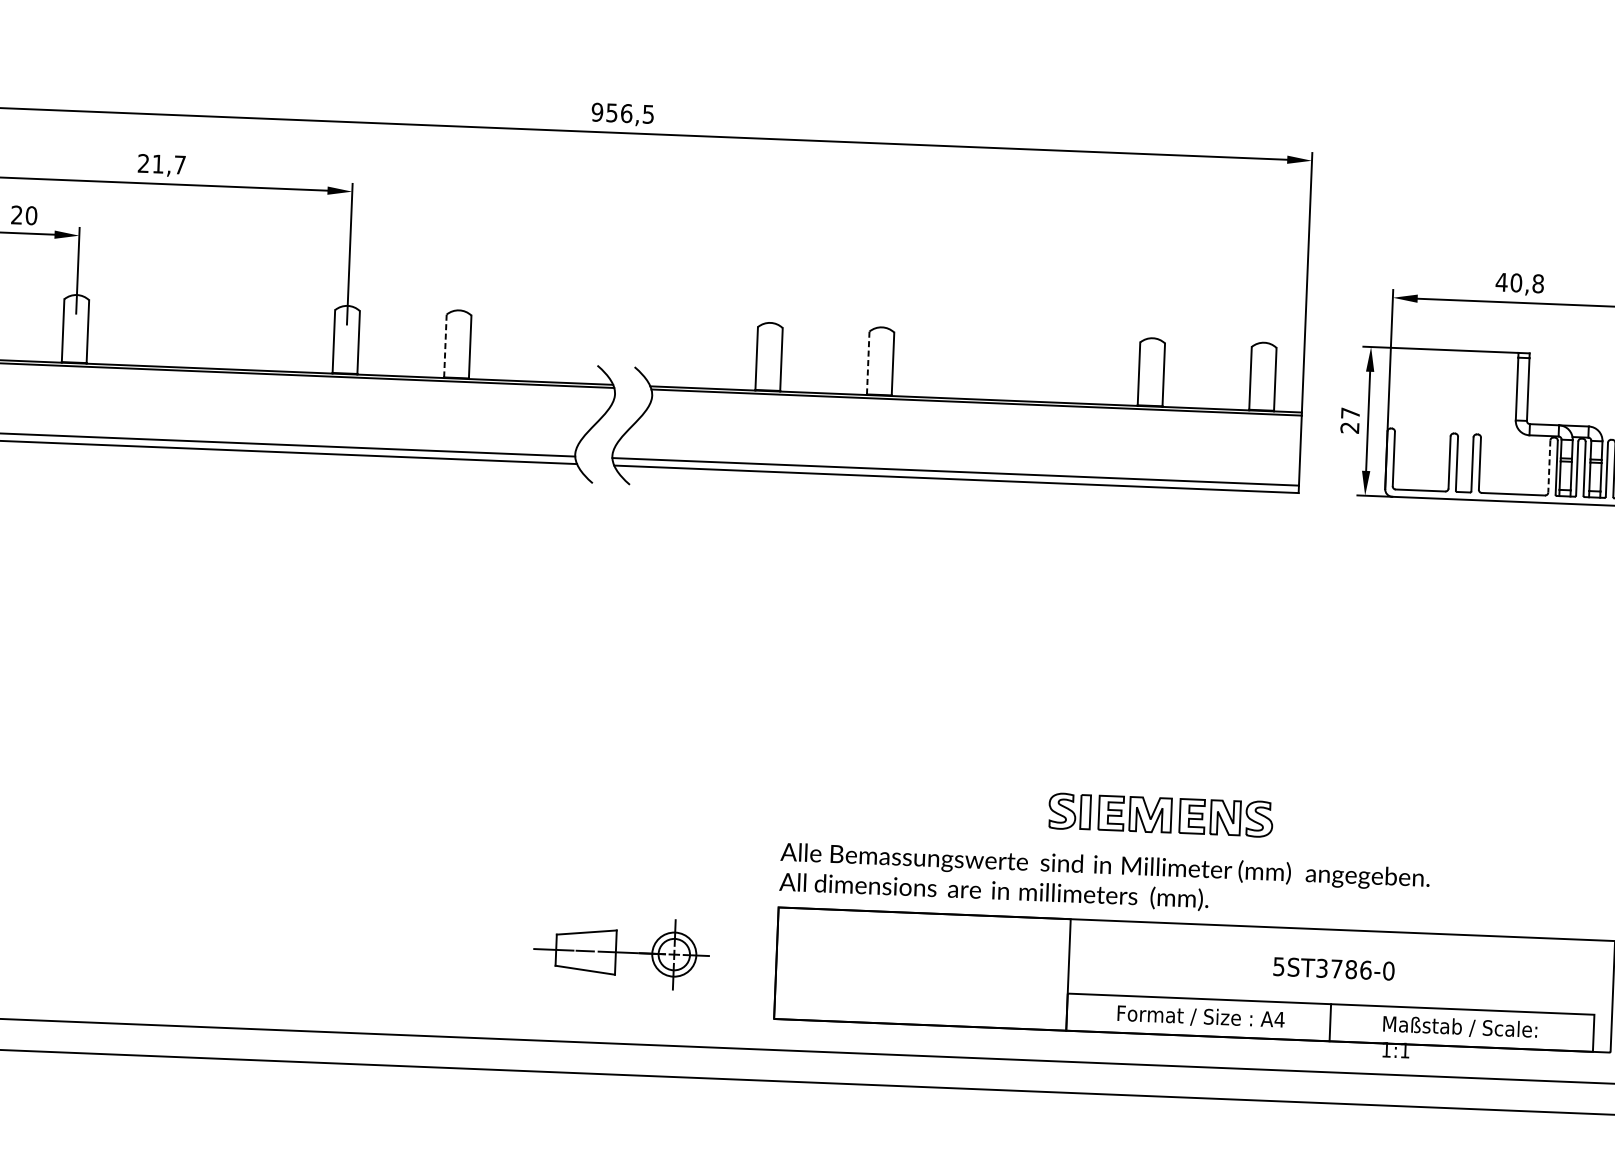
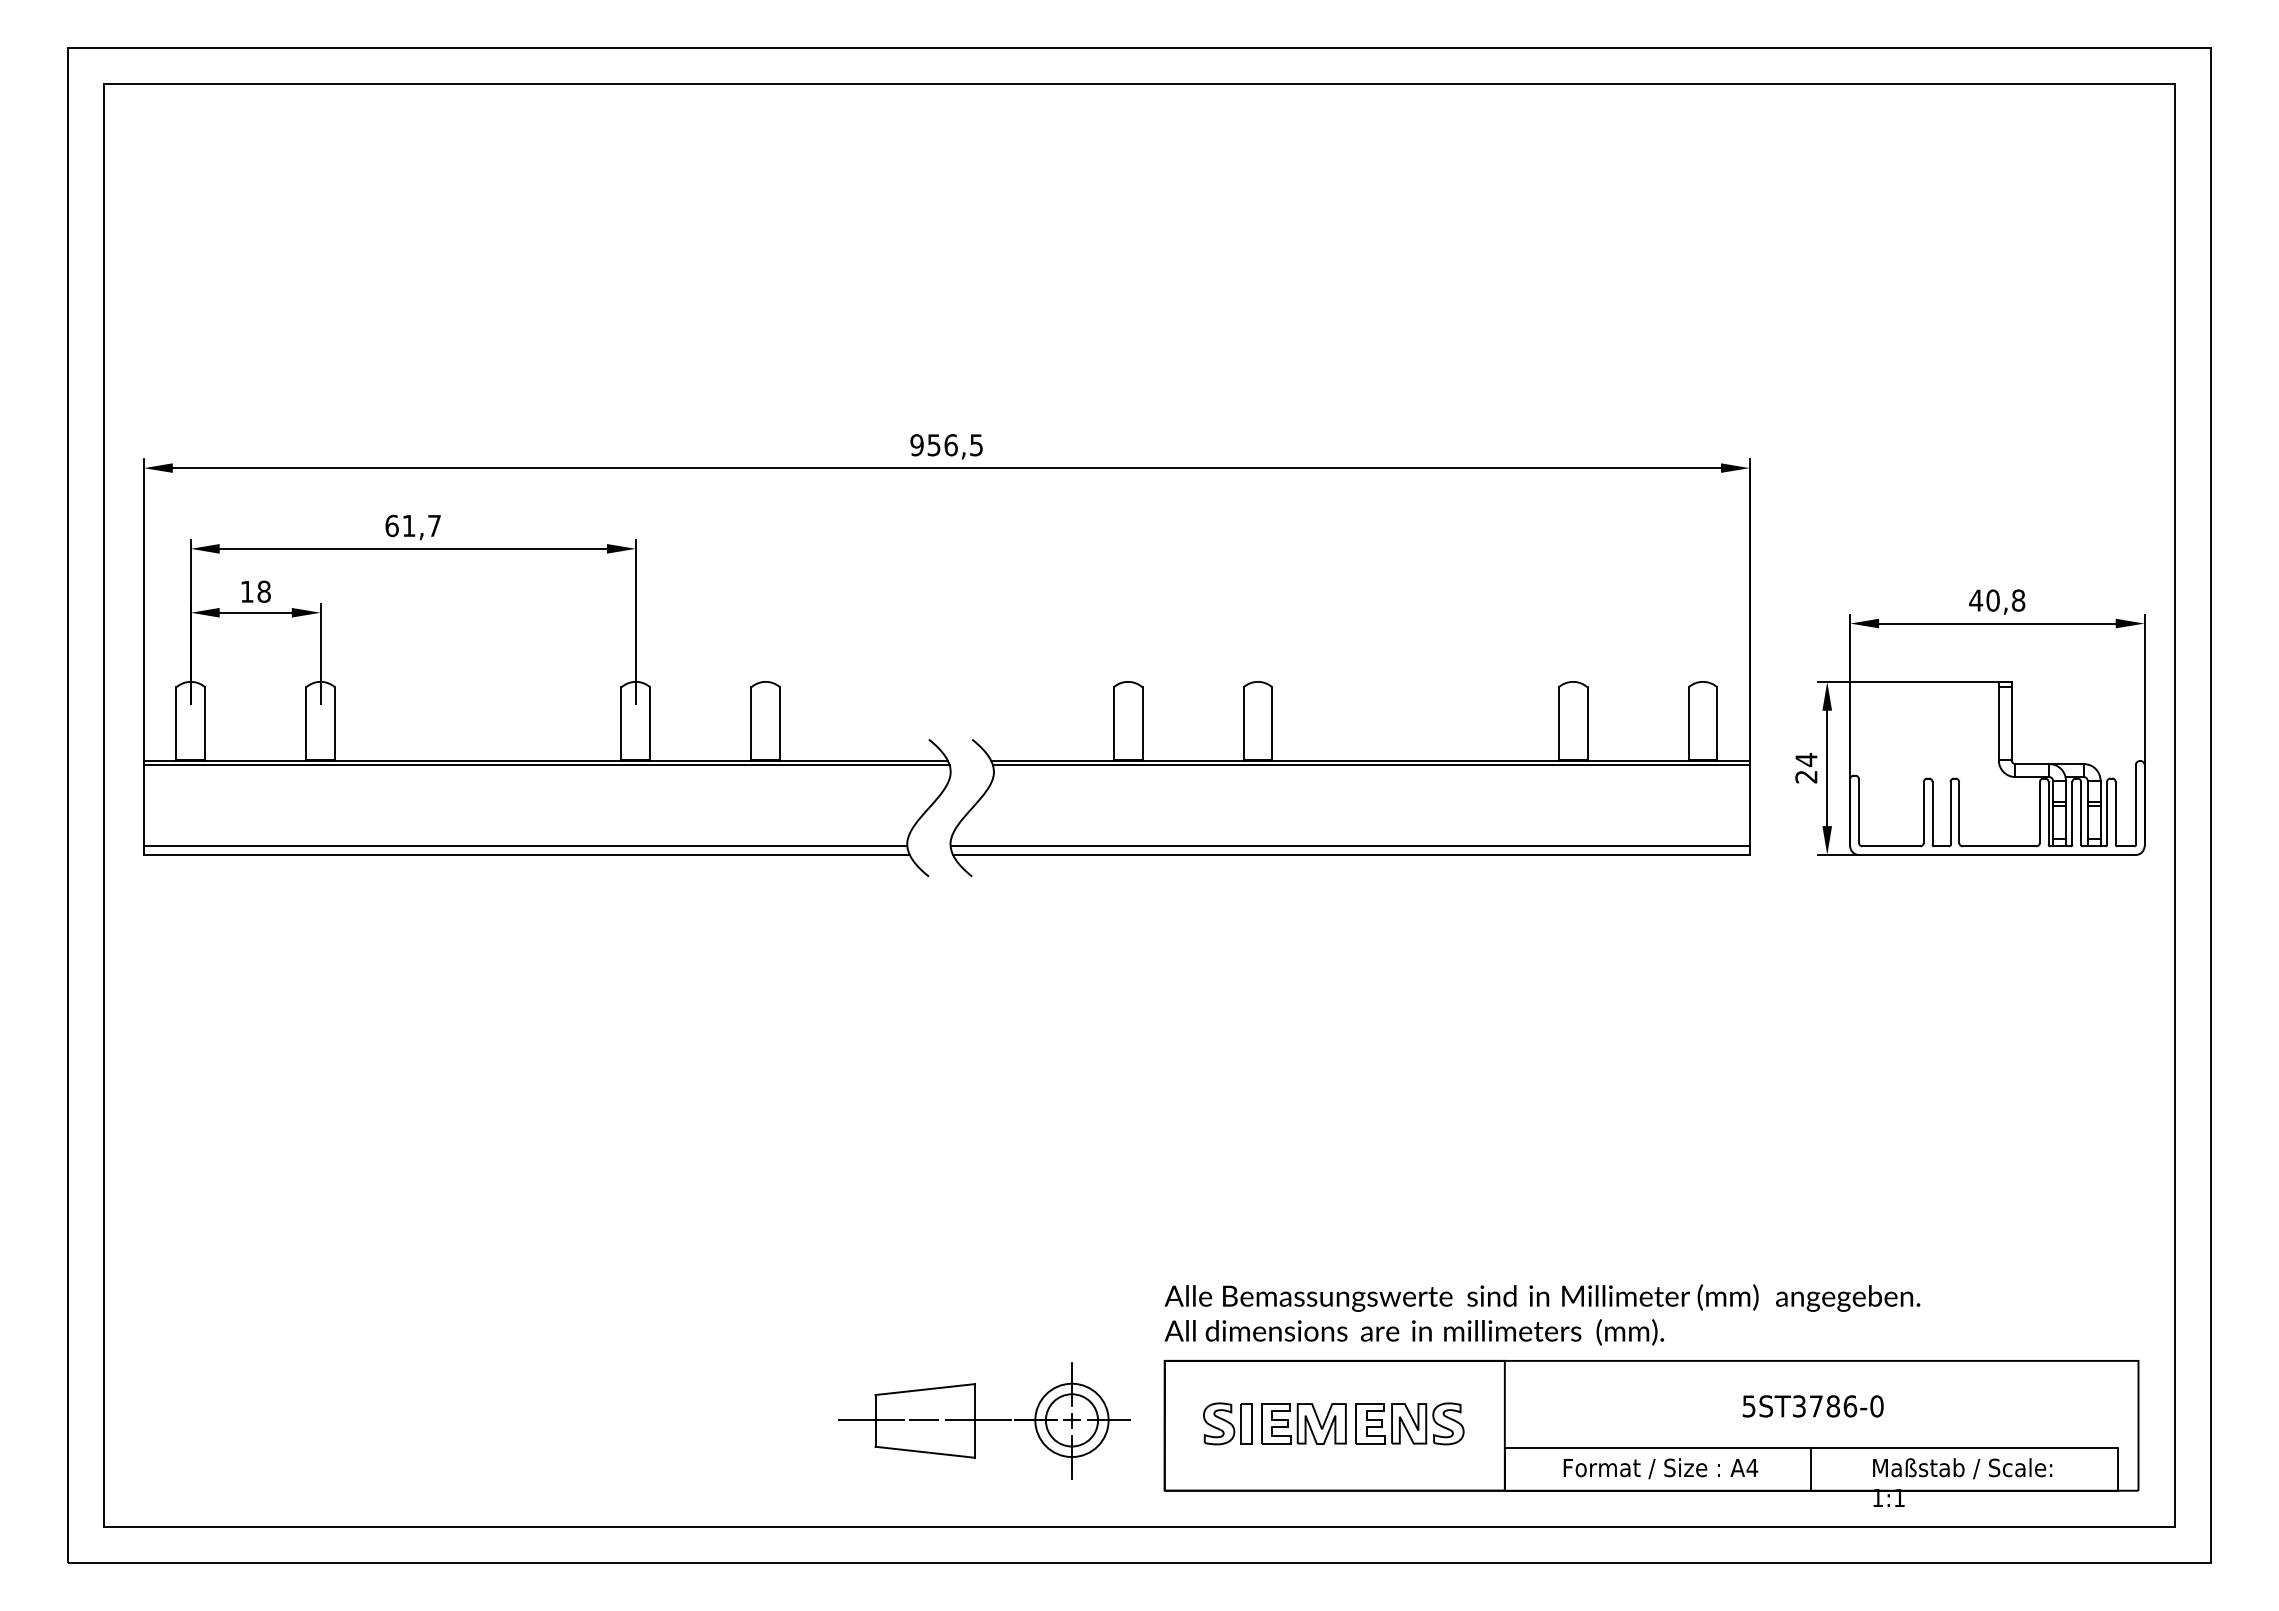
text: (143, 163) -> (391, 525), 21,7 -> 61,7
text: (24, 215) -> (255, 591), 20 -> 18
line: (445, 345) -> (751, 723), dashed -> solid
line: (868, 362) -> (1243, 723), dashed -> solid
text: (1350, 413) -> (1806, 760), 27 -> 24
line: (1548, 466) -> (2039, 812), dashed -> solid
part: (1160, 814) -> (1333, 1423), moved
part: (621, 952) -> (984, 1420), size x1.43

